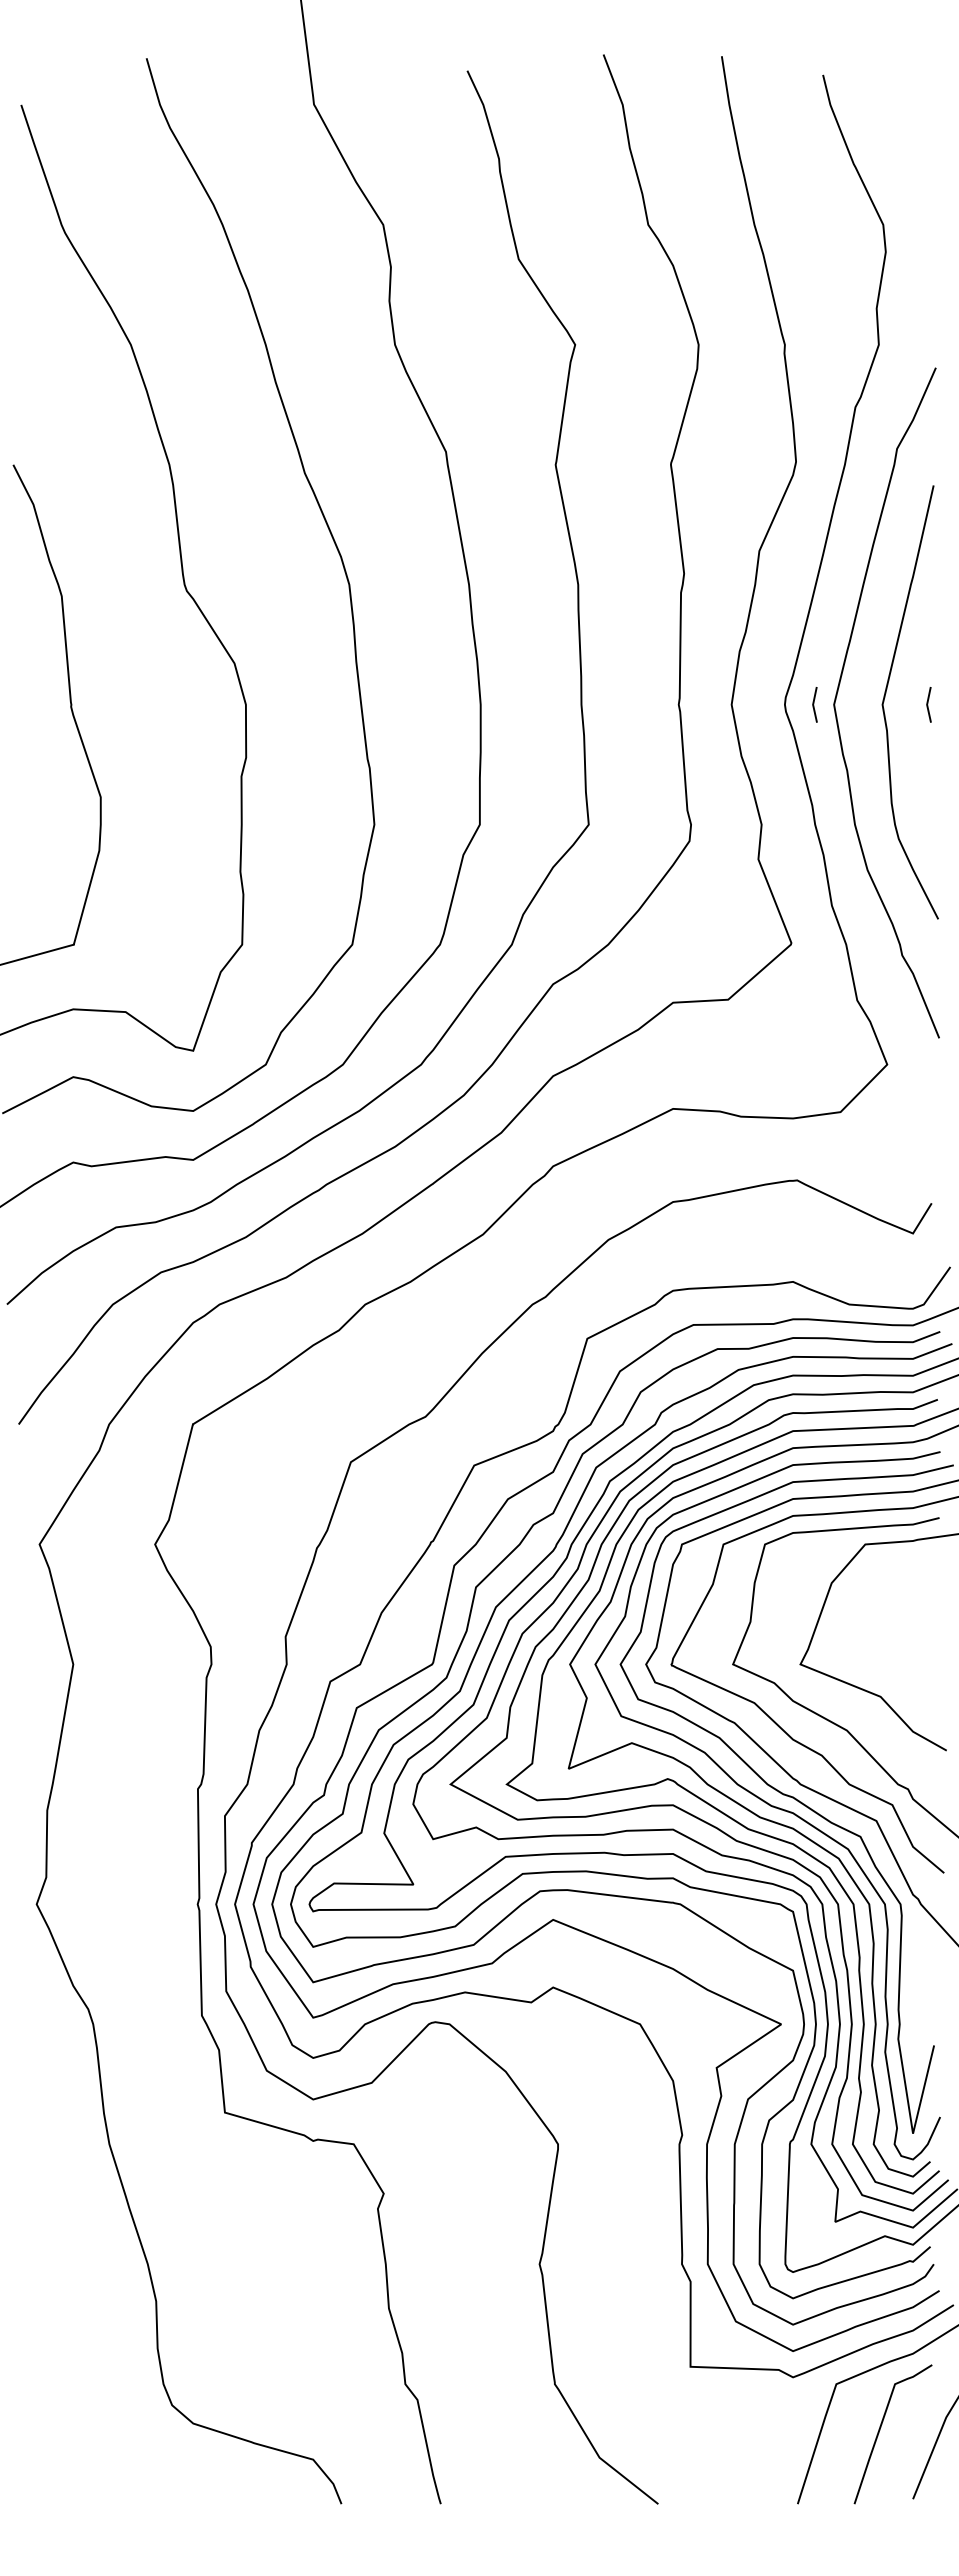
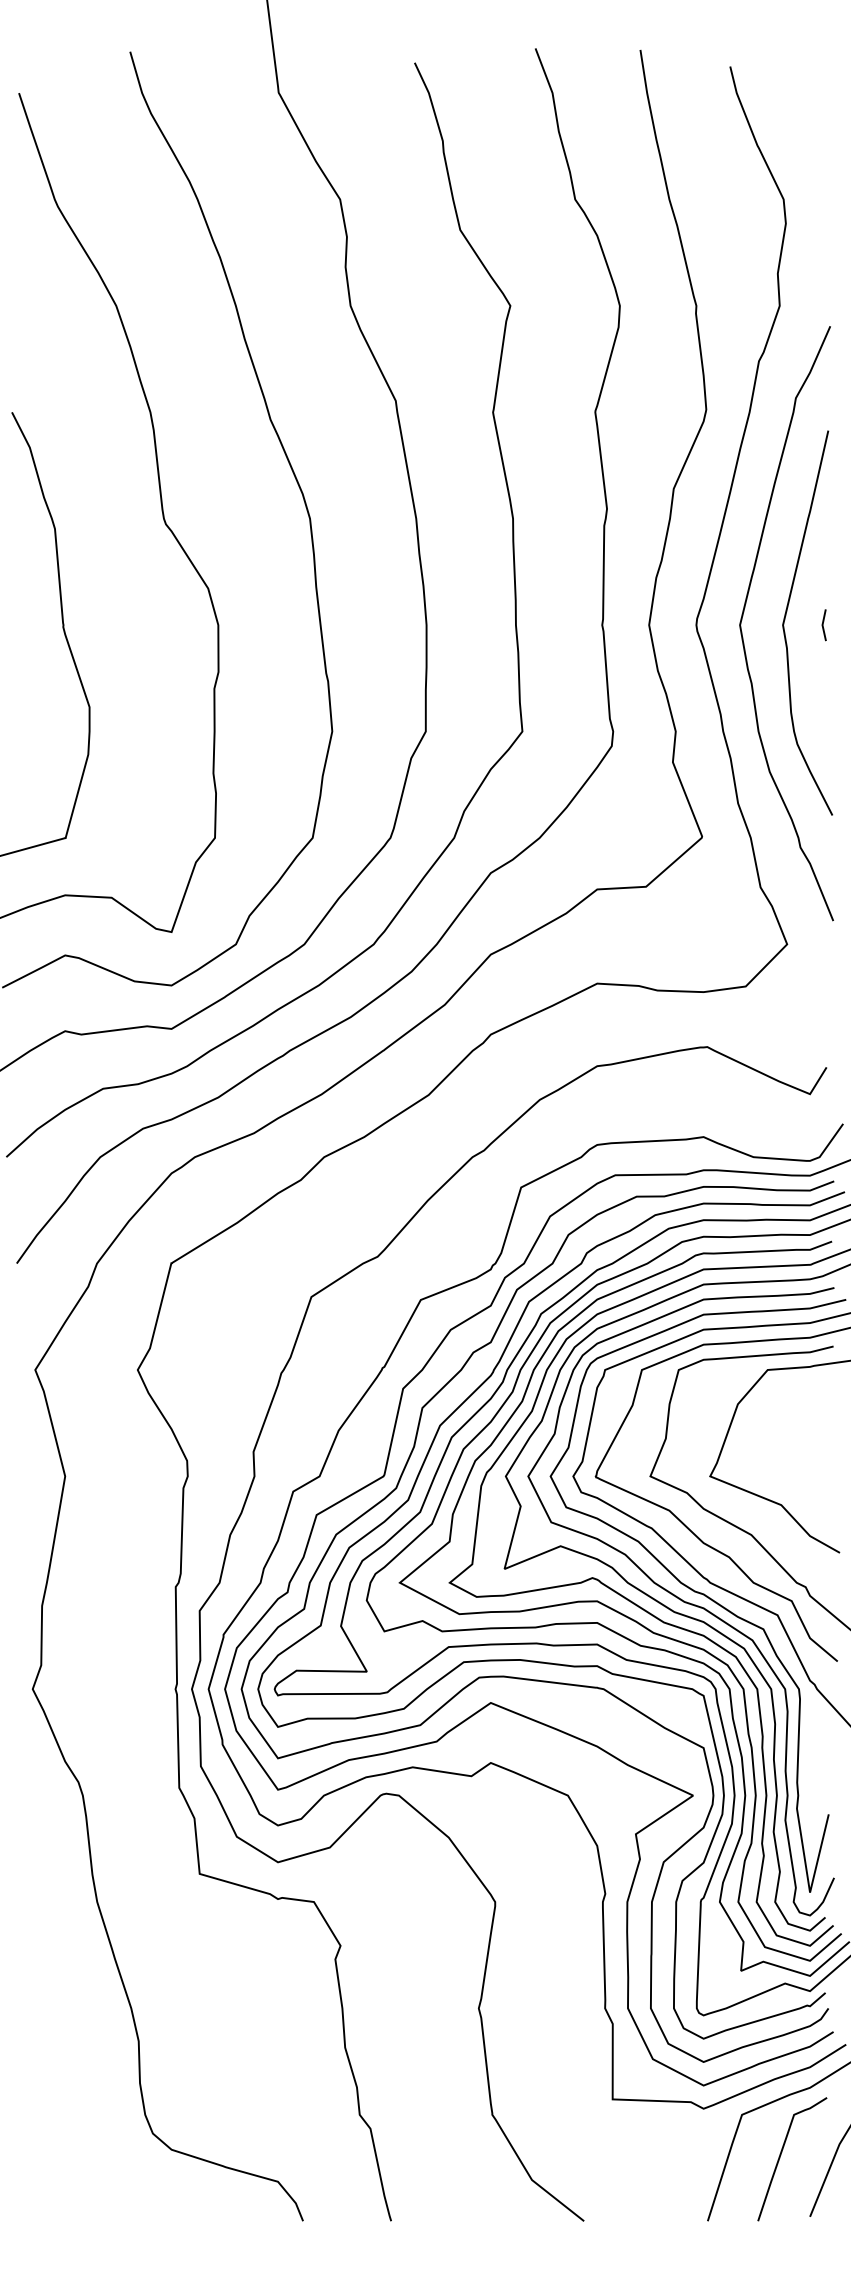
line: (814, 704) -> (722, 624), removed

